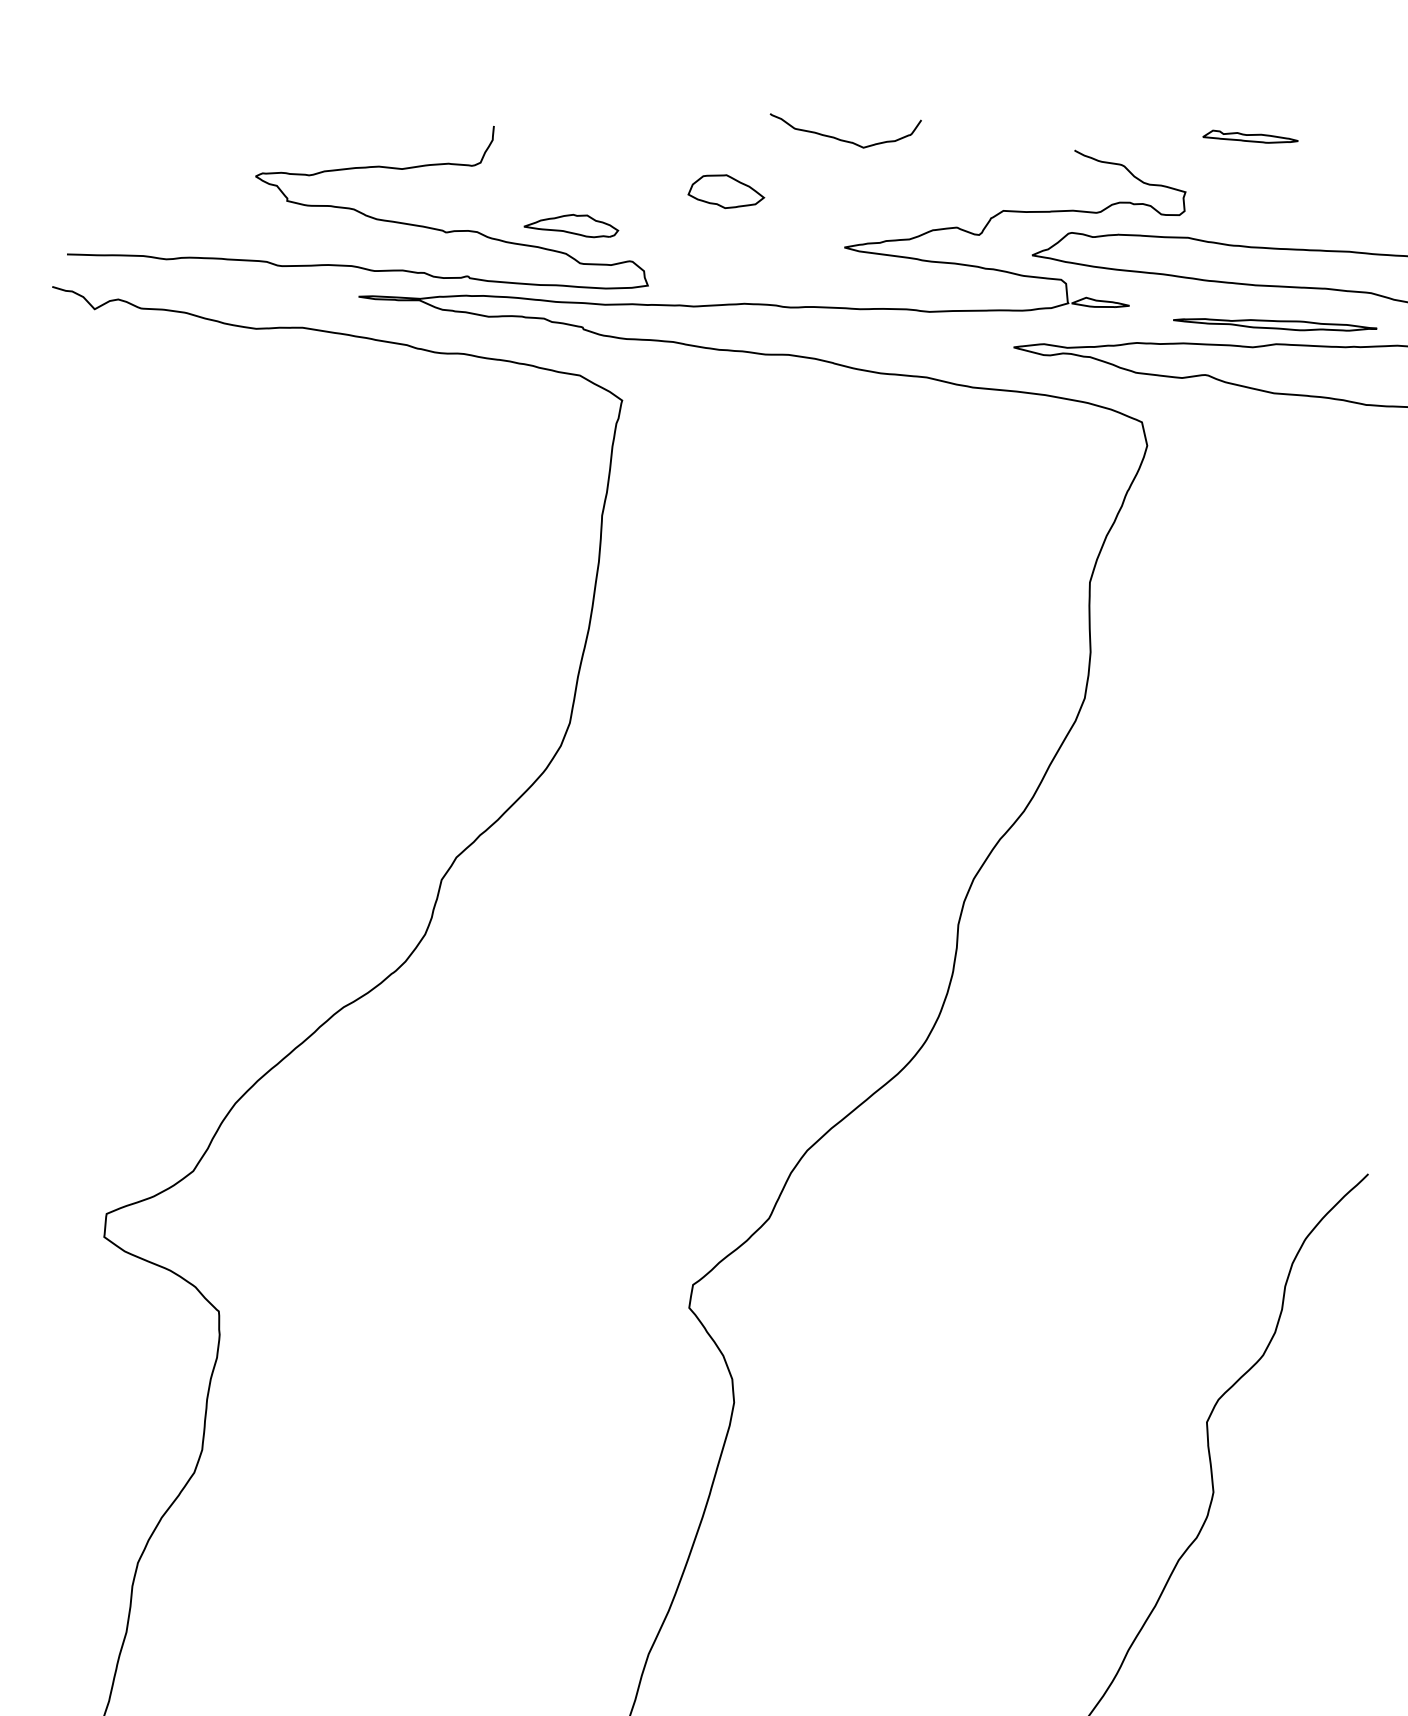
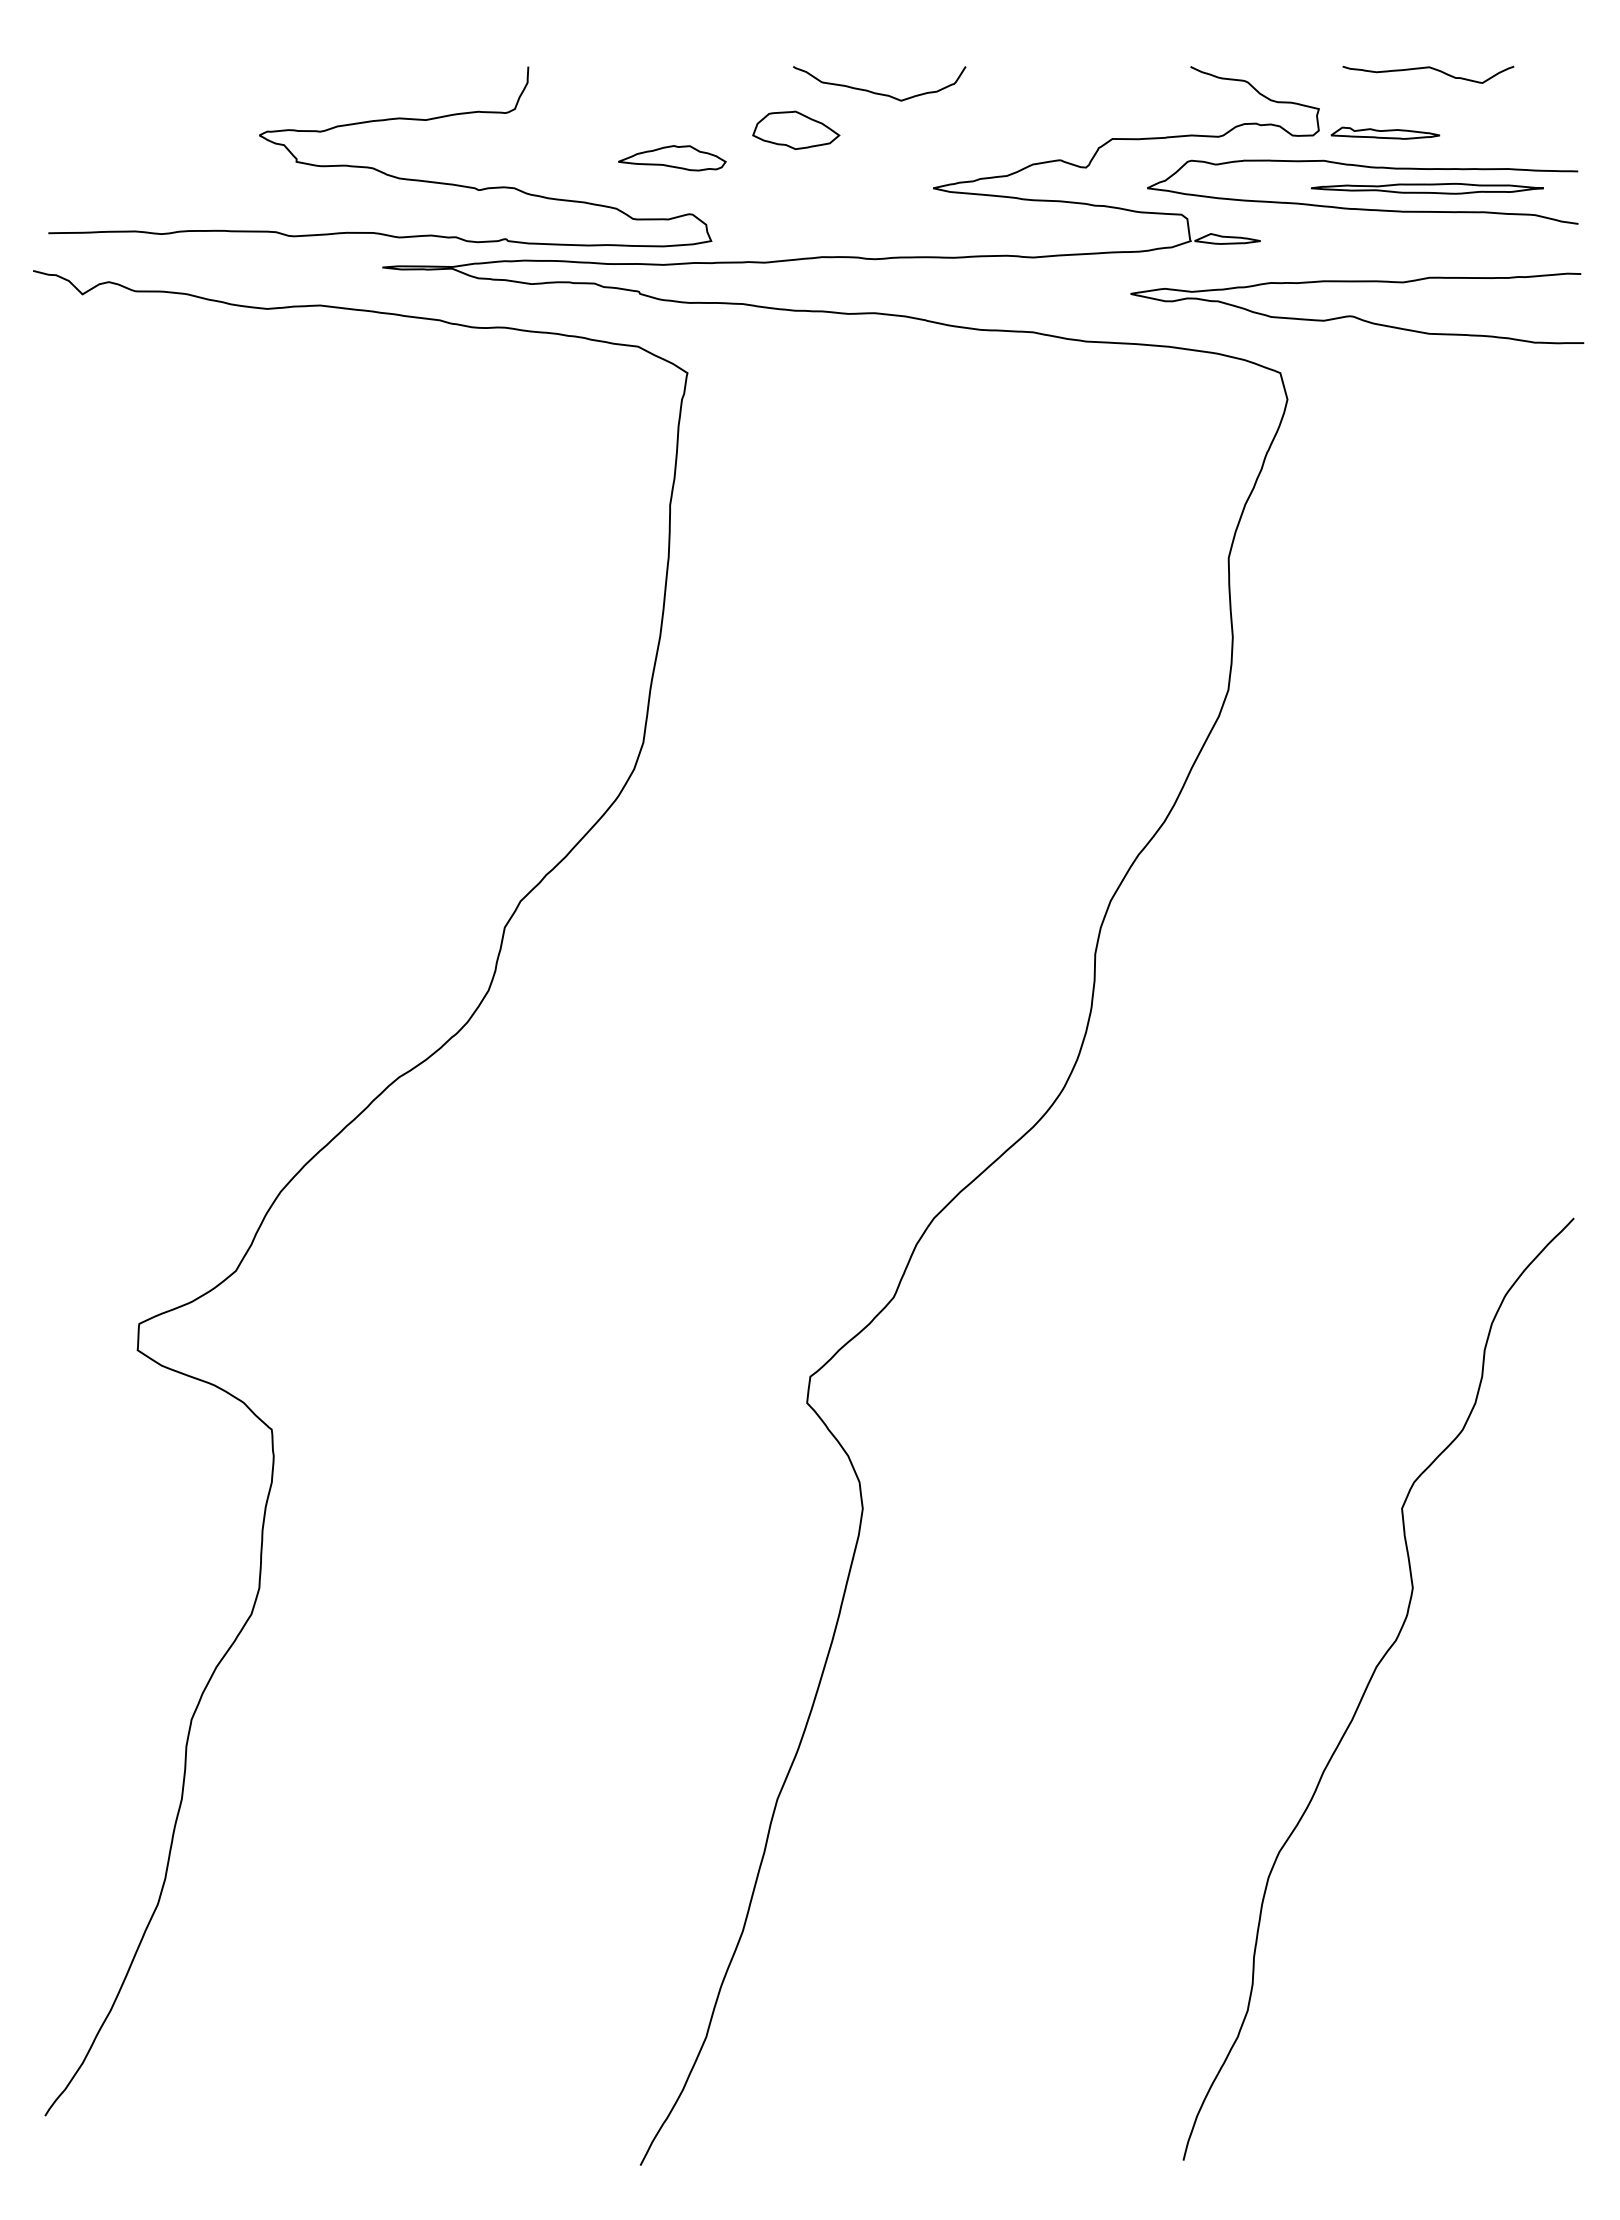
part: (1250, 136) -> (1385, 132), moved
curve: (843, 139) -> (877, 92), moved
curve: (1283, 160) -> (1428, 68), added
part: (571, 225) -> (672, 158), moved
part: (1275, 324) -> (1427, 188), moved

